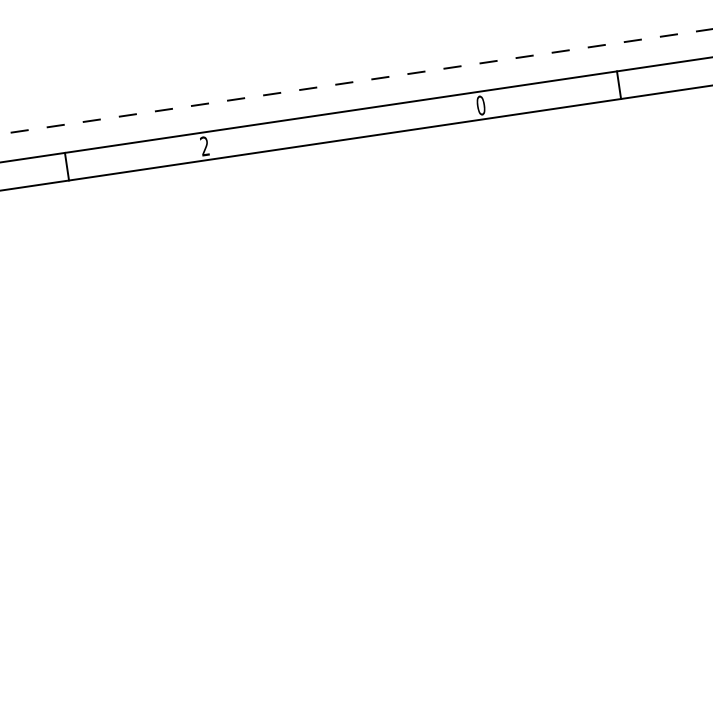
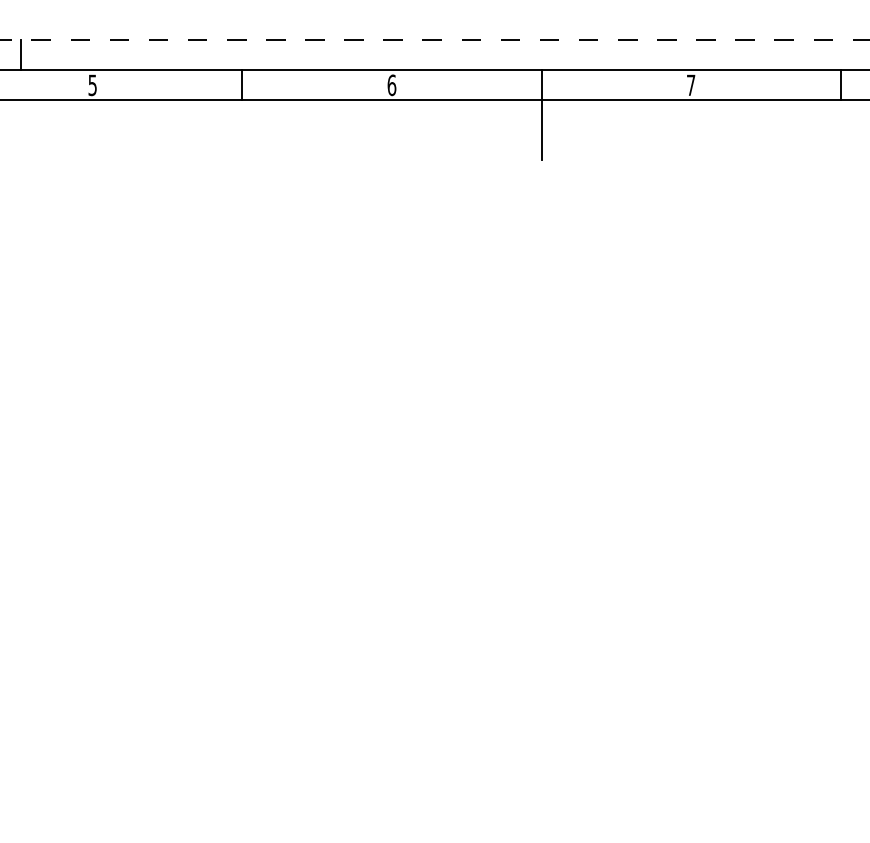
text: (480, 105) -> (690, 85), 0 -> 7
text: (204, 146) -> (391, 85), 2 -> 6
line: (347, 153) -> (541, 115), added

